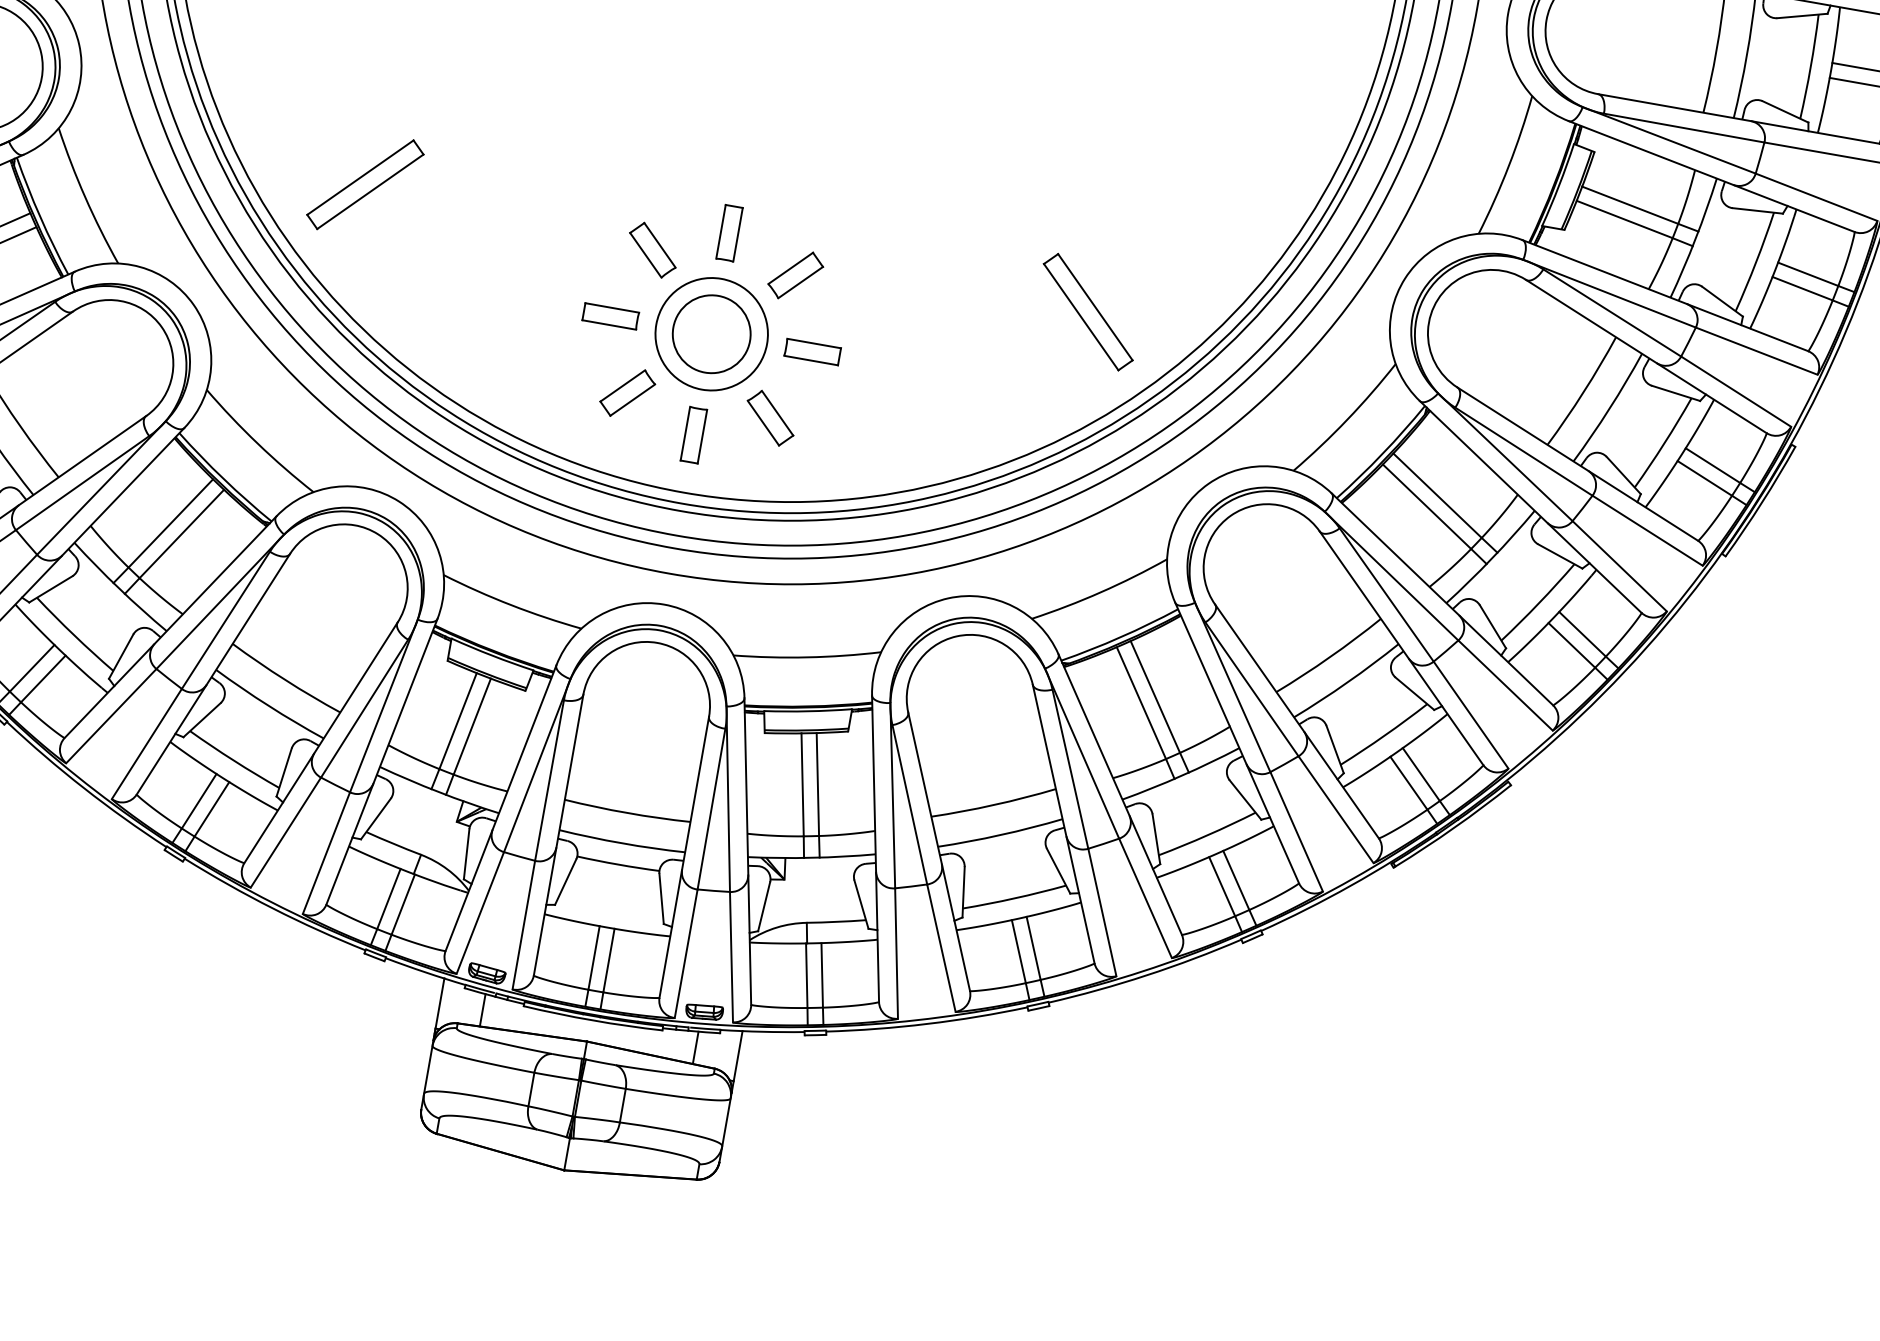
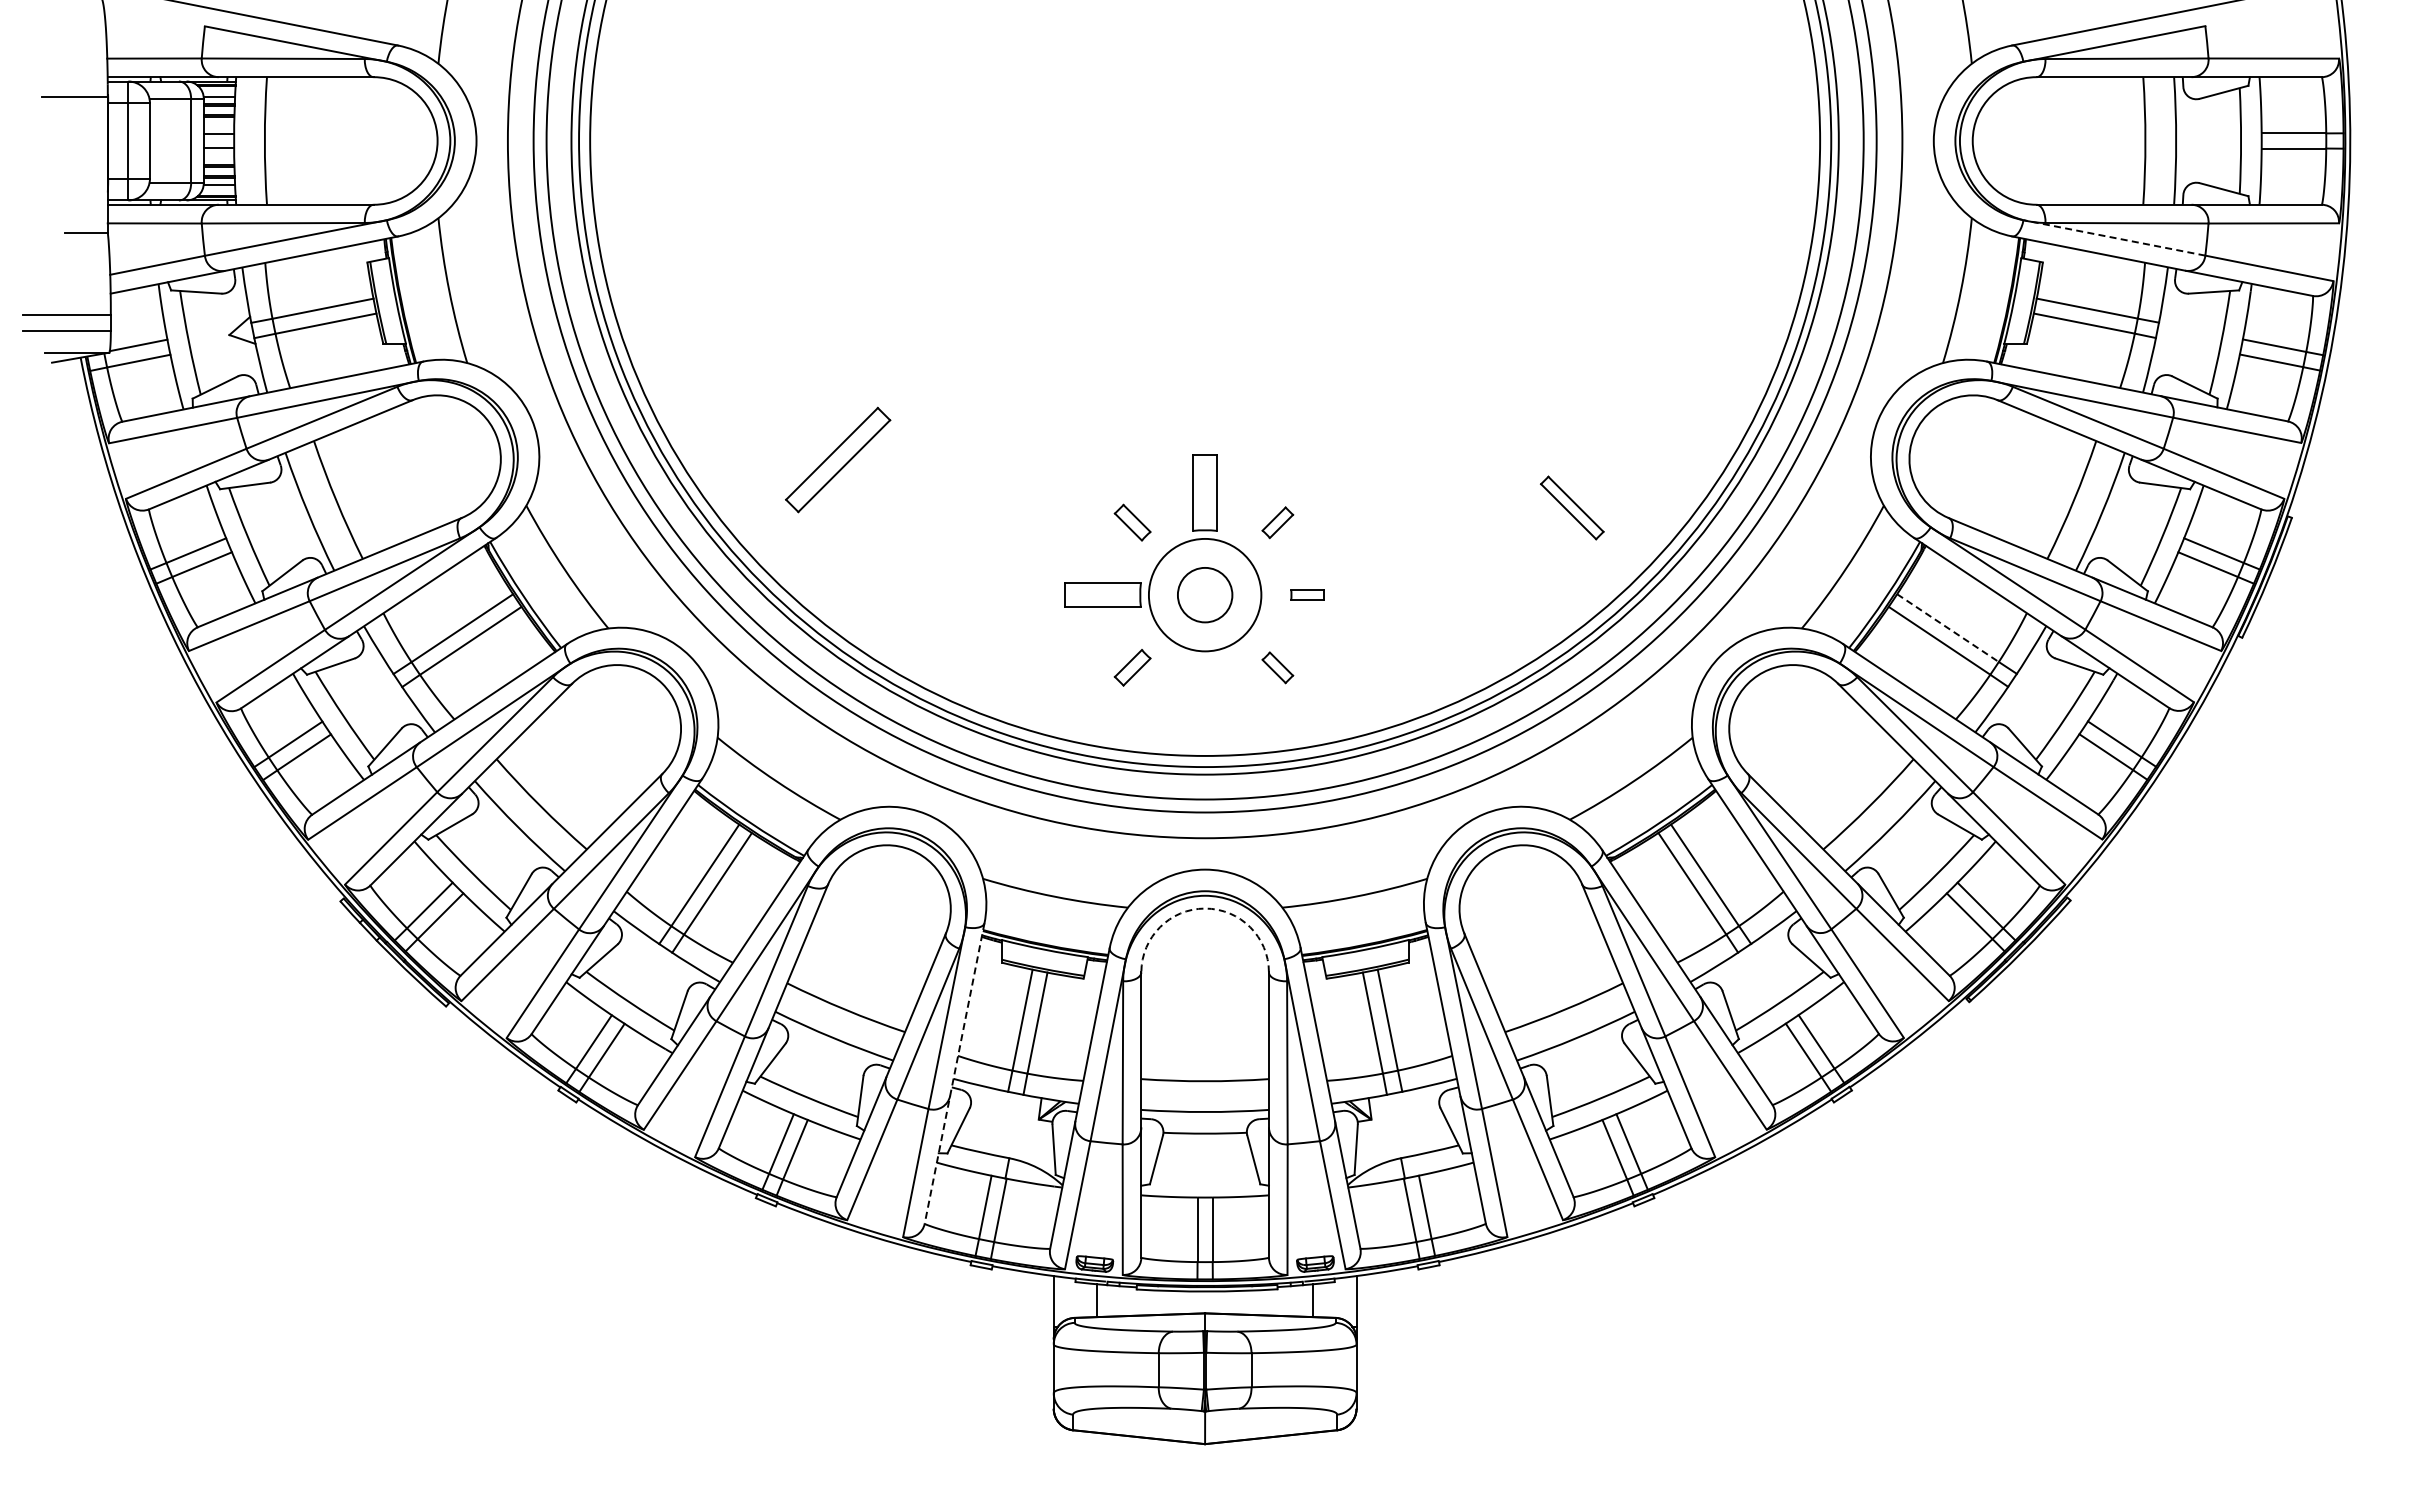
line: (1669, 139) -> (2114, 237), solid -> dashed
part: (365, 184) -> (838, 459), moved
part: (729, 233) -> (1205, 492), size x1.4
part: (652, 250) -> (1132, 522), size x0.7
part: (795, 275) -> (1277, 522), size x0.6
part: (1088, 311) -> (1572, 507), size x0.6
part: (610, 315) -> (1102, 594), size x1.4
circle: (712, 334) -> (1205, 595), size x0.7
part: (812, 351) -> (1307, 594), size x0.6
part: (627, 392) -> (1132, 667), size x0.7
part: (770, 418) -> (1277, 667), size x0.6
part: (694, 435) -> (1205, 697), removed
line: (1437, 496) -> (1948, 628), solid -> dashed
arc: (657, 642) -> (1205, 908), solid -> dashed
line: (381, 761) -> (954, 1073), solid -> dashed

